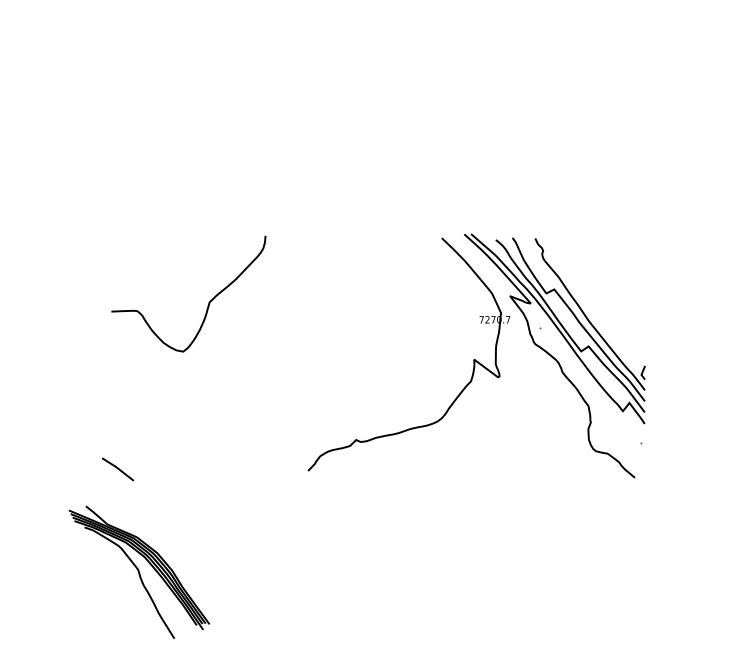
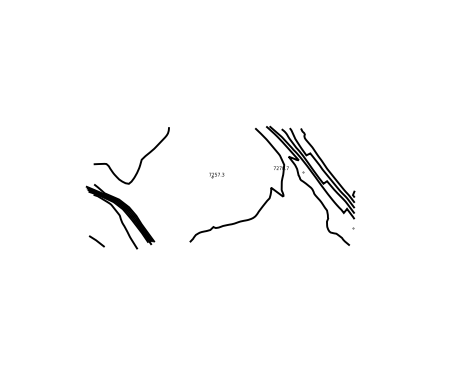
part: (362, 334) -> (216, 175), added
part: (139, 571) -> (120, 216), moved

